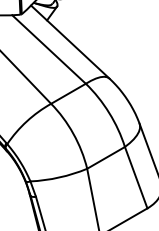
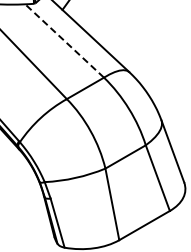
line: (48, 49) -> (64, 41), solid -> dashed

